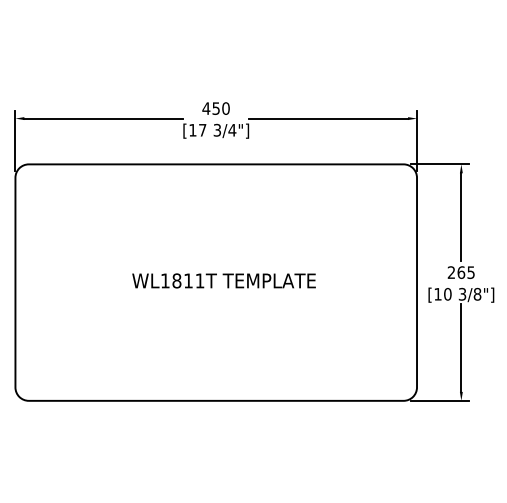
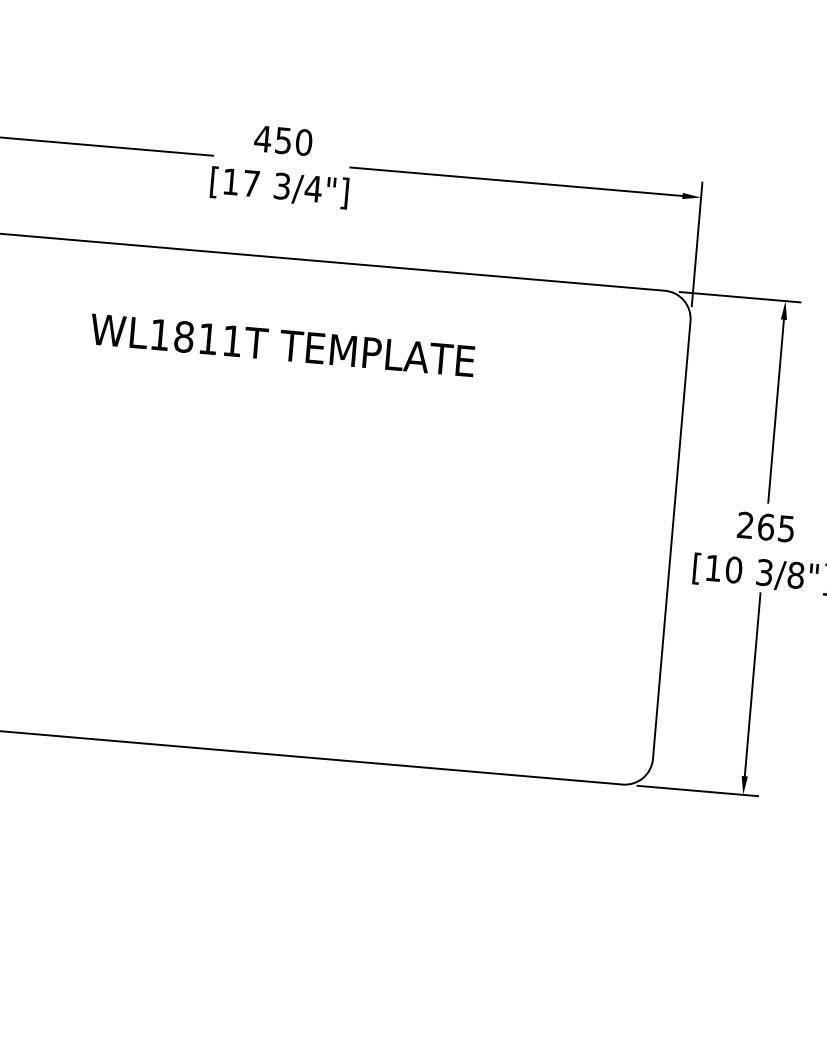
text: (223, 280) -> (281, 344), moved

